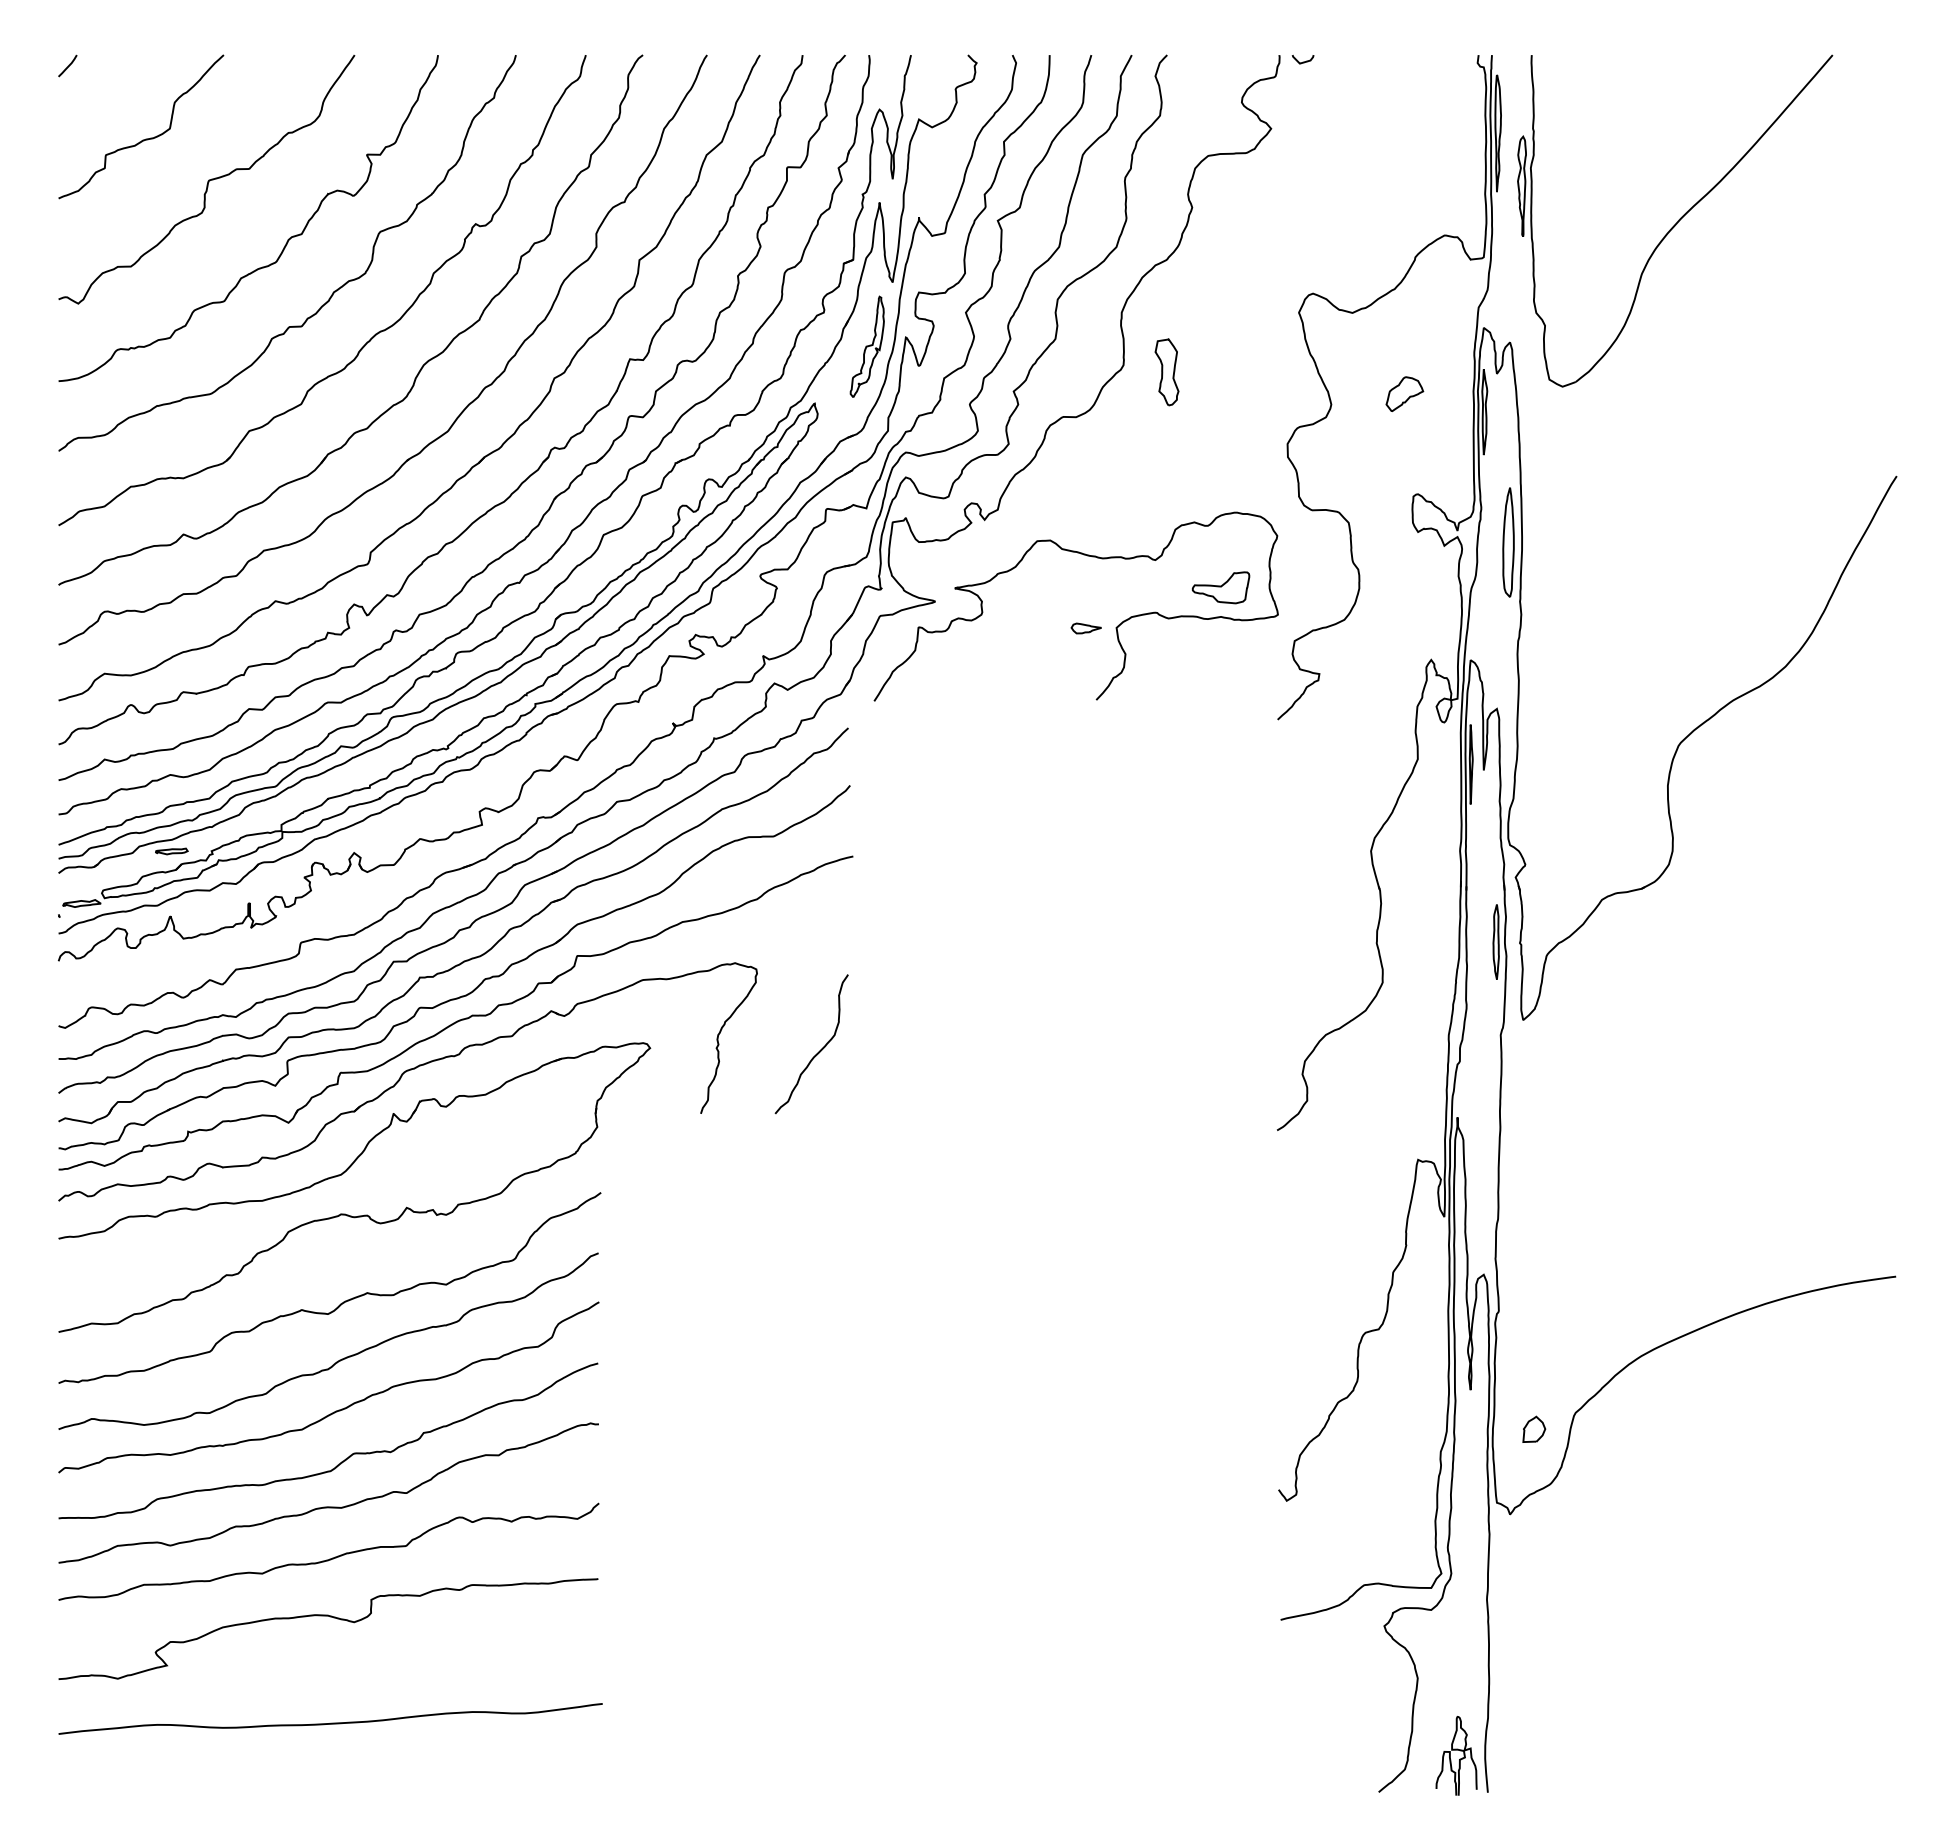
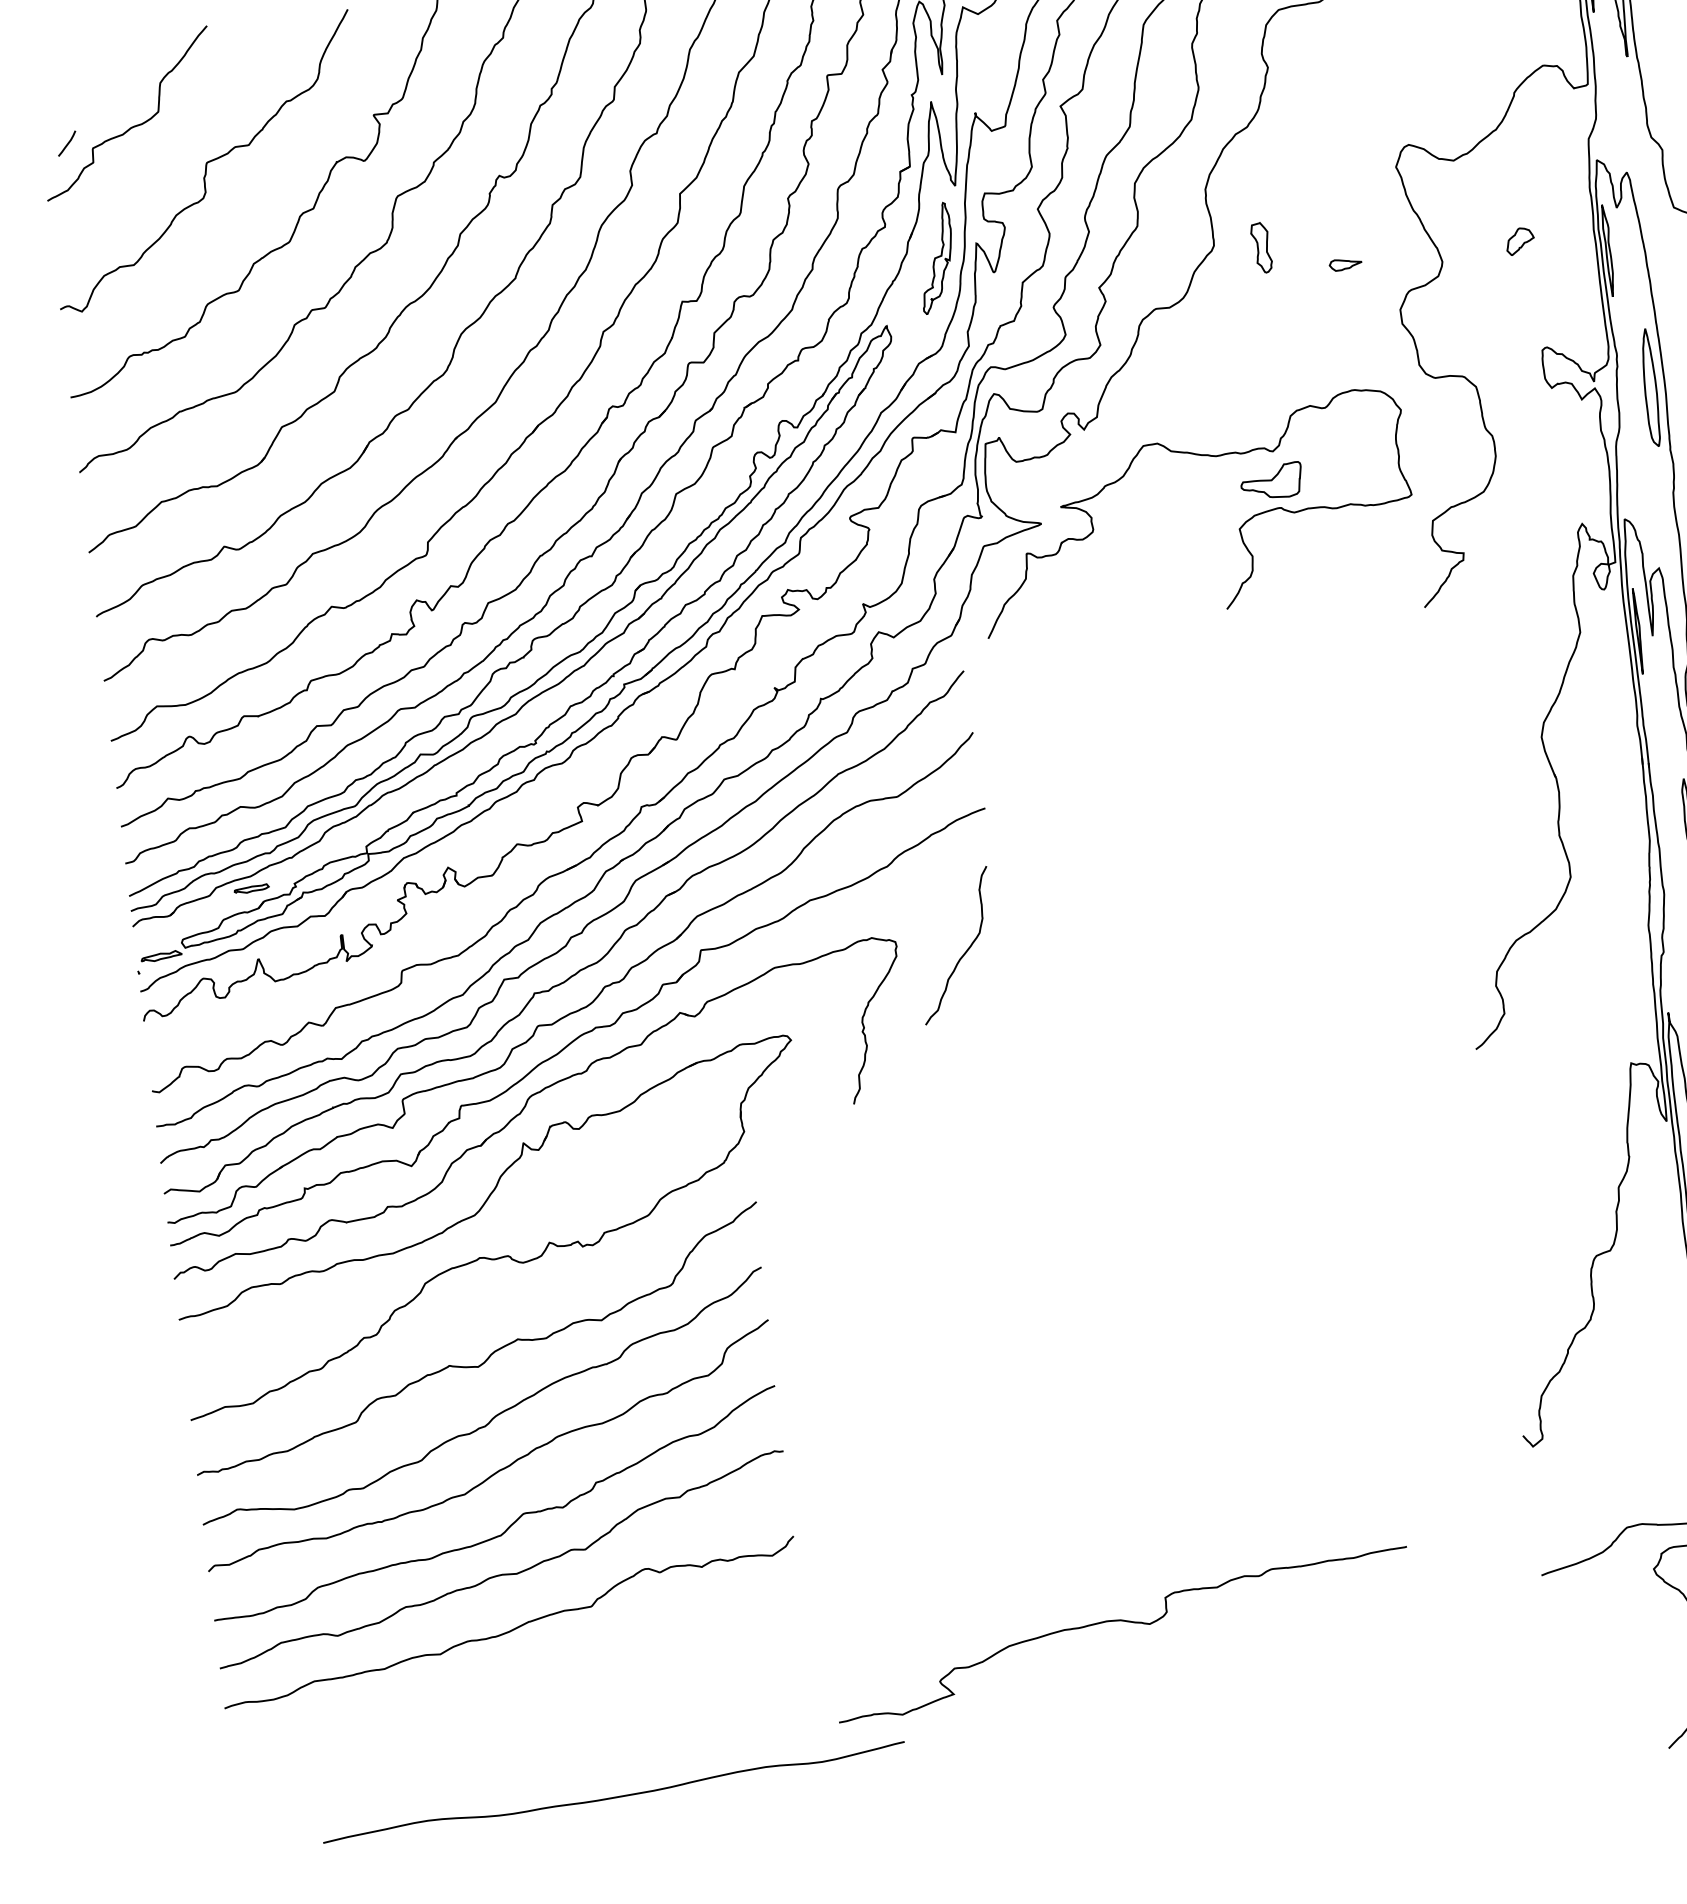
line: (68, 65) -> (67, 143), moved
part: (1166, 372) -> (1261, 248), size x0.7
part: (1404, 393) -> (1519, 240), size x0.7
part: (1220, 587) -> (1271, 481), moved
part: (1085, 628) -> (1344, 264), moved
curve: (818, 1051) -> (964, 952), moved
curve: (330, 1617) -> (1123, 1621), moved
curve: (330, 1722) -> (614, 1796), moved

